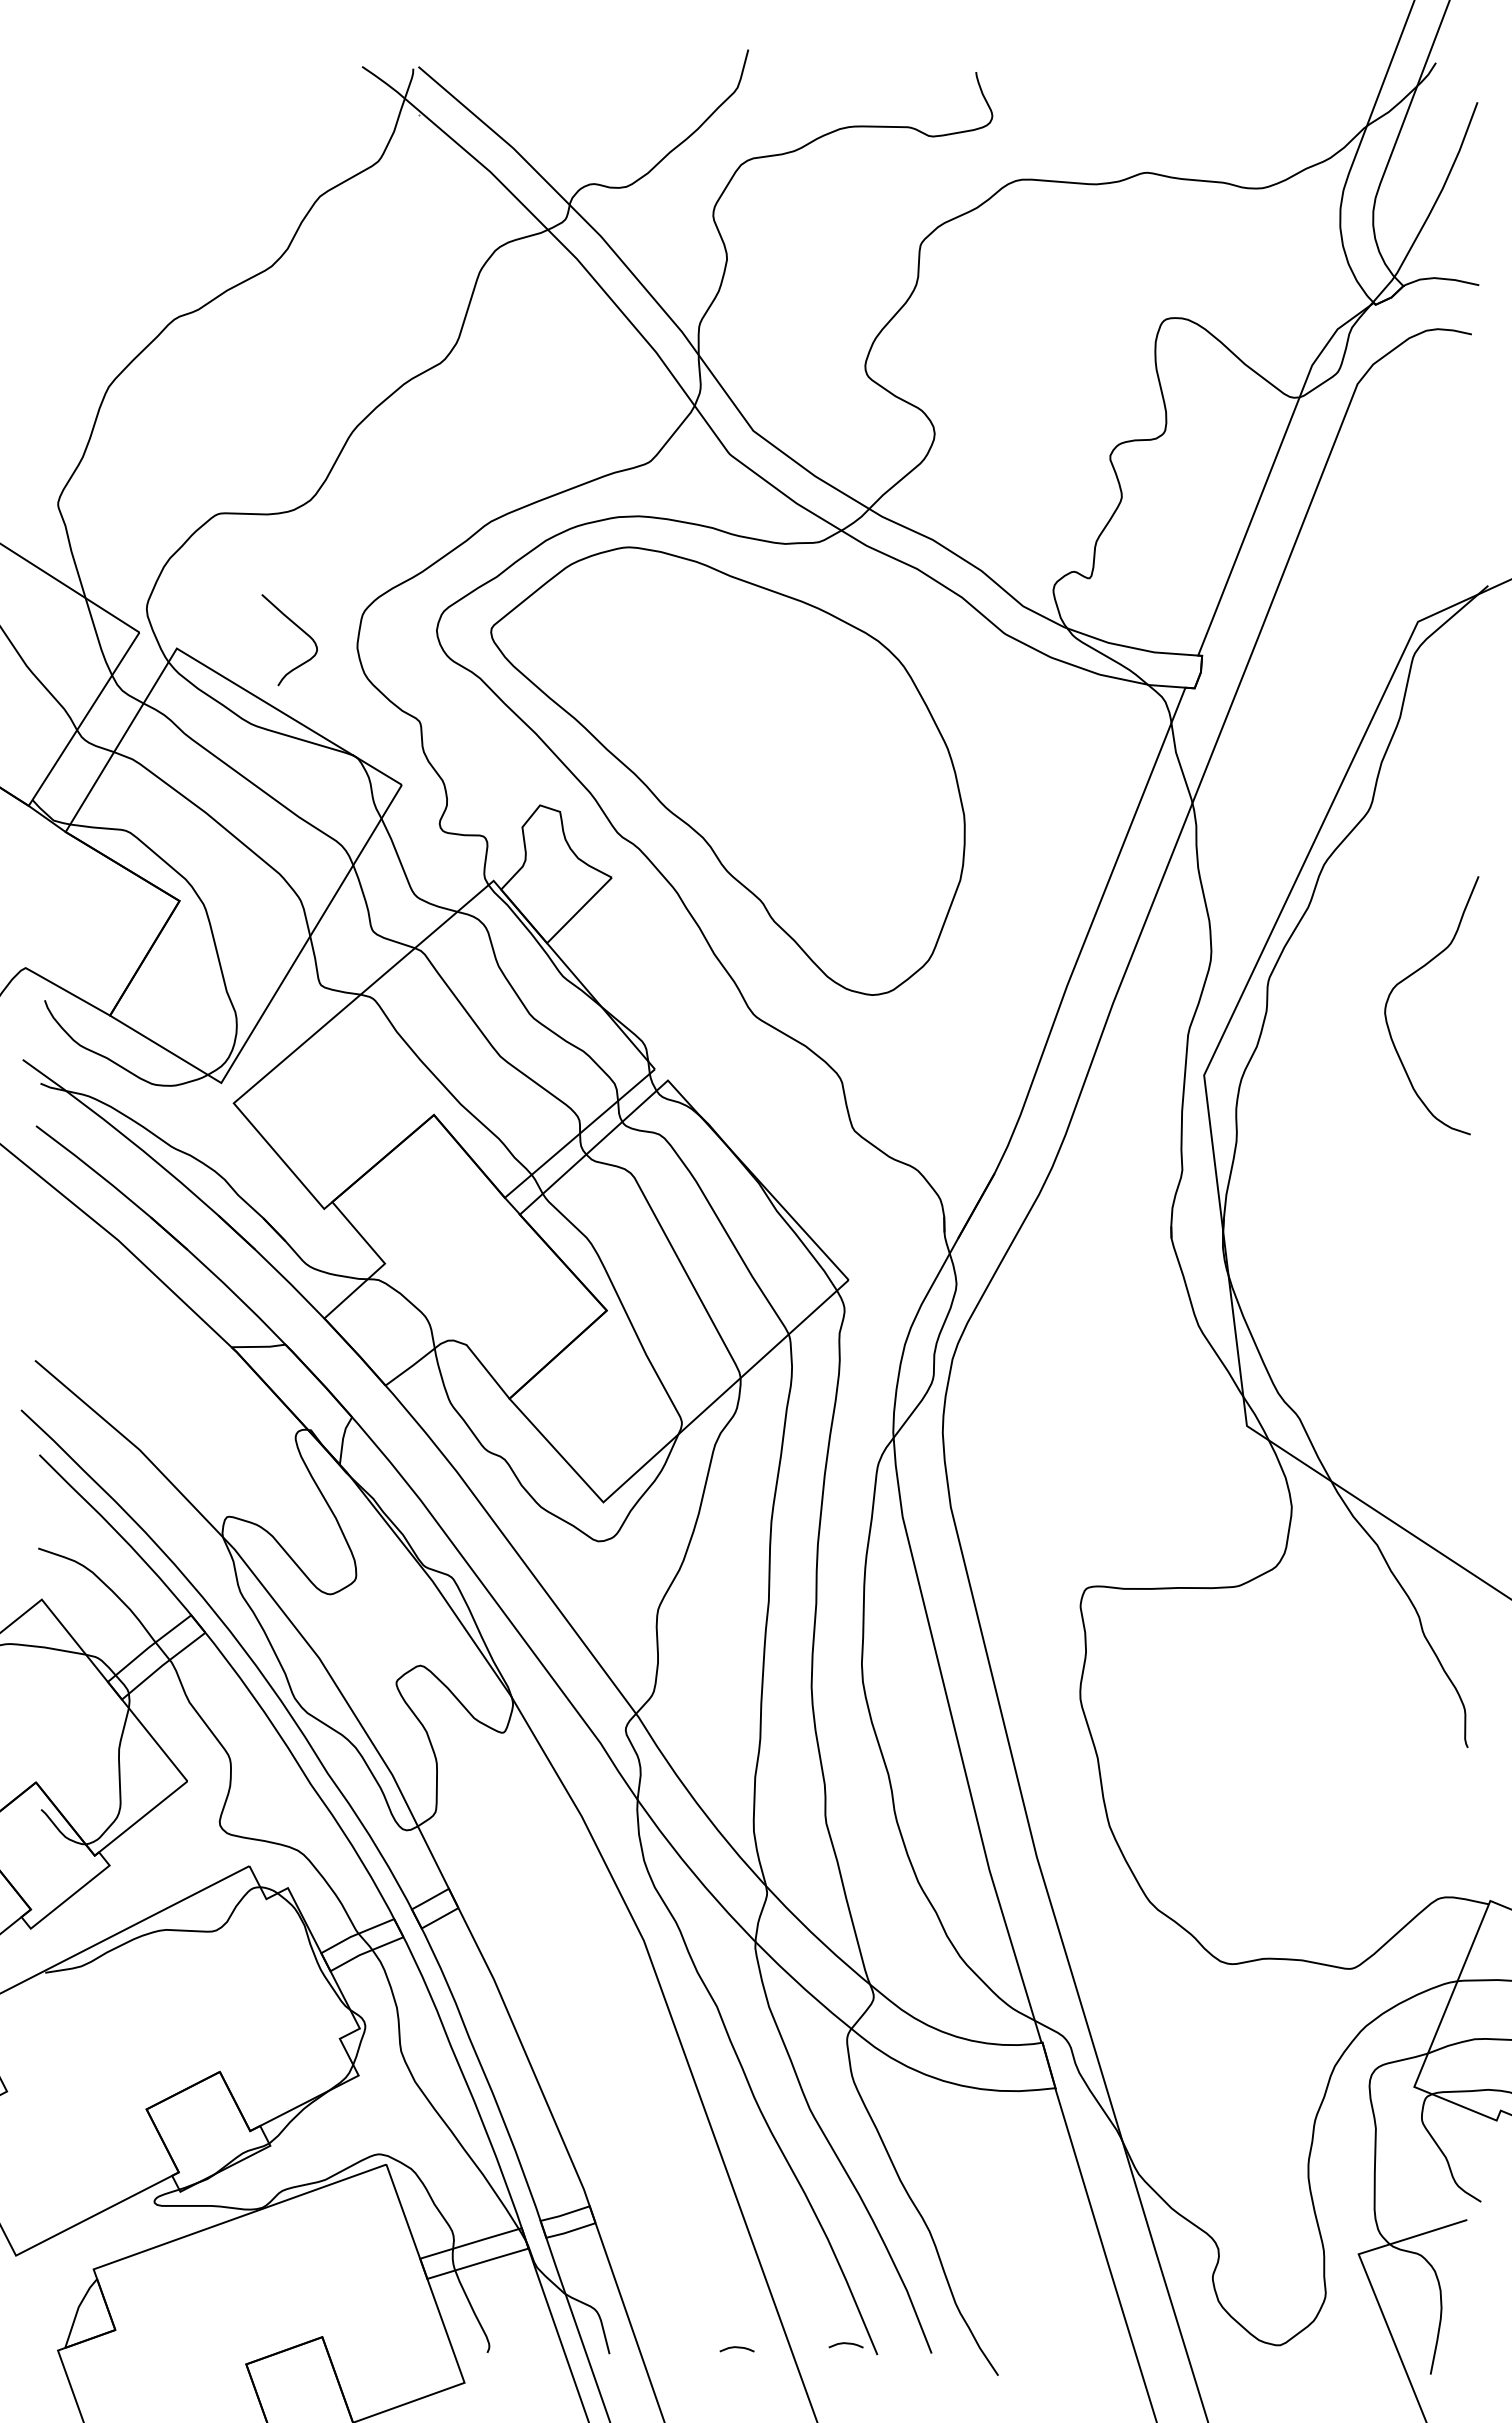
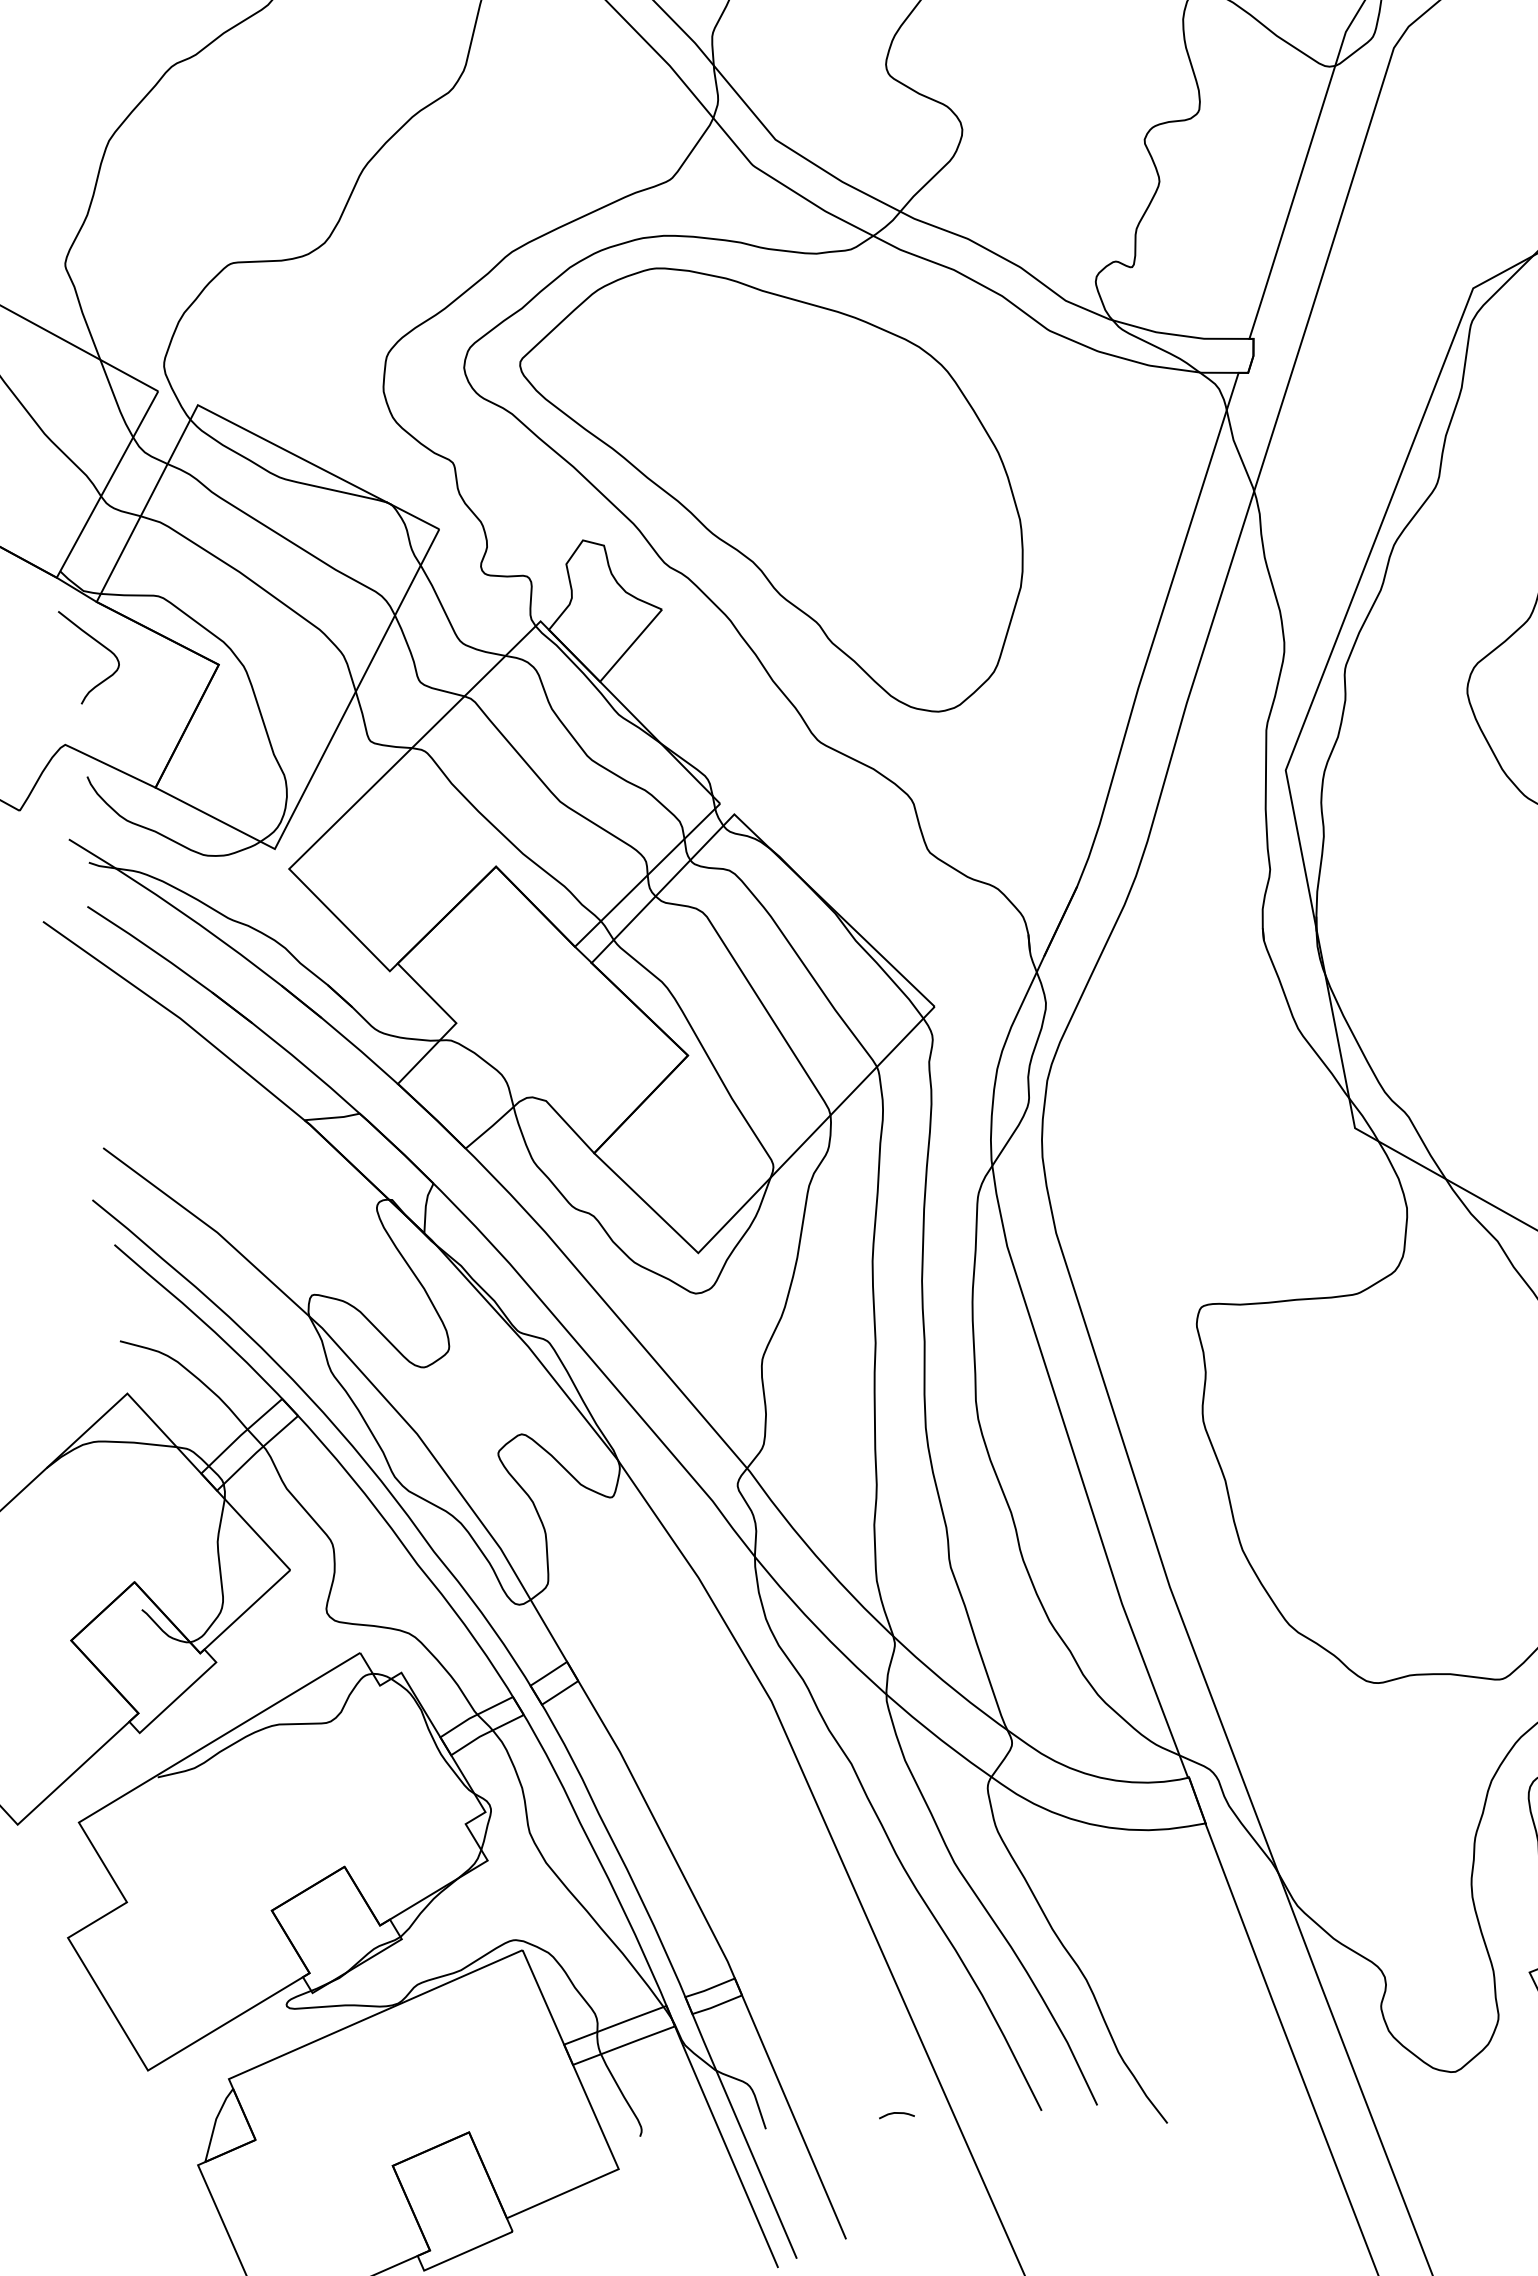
curve: (299, 629) -> (99, 644), moved
curve: (845, 2344) -> (1008, 2102), removed

